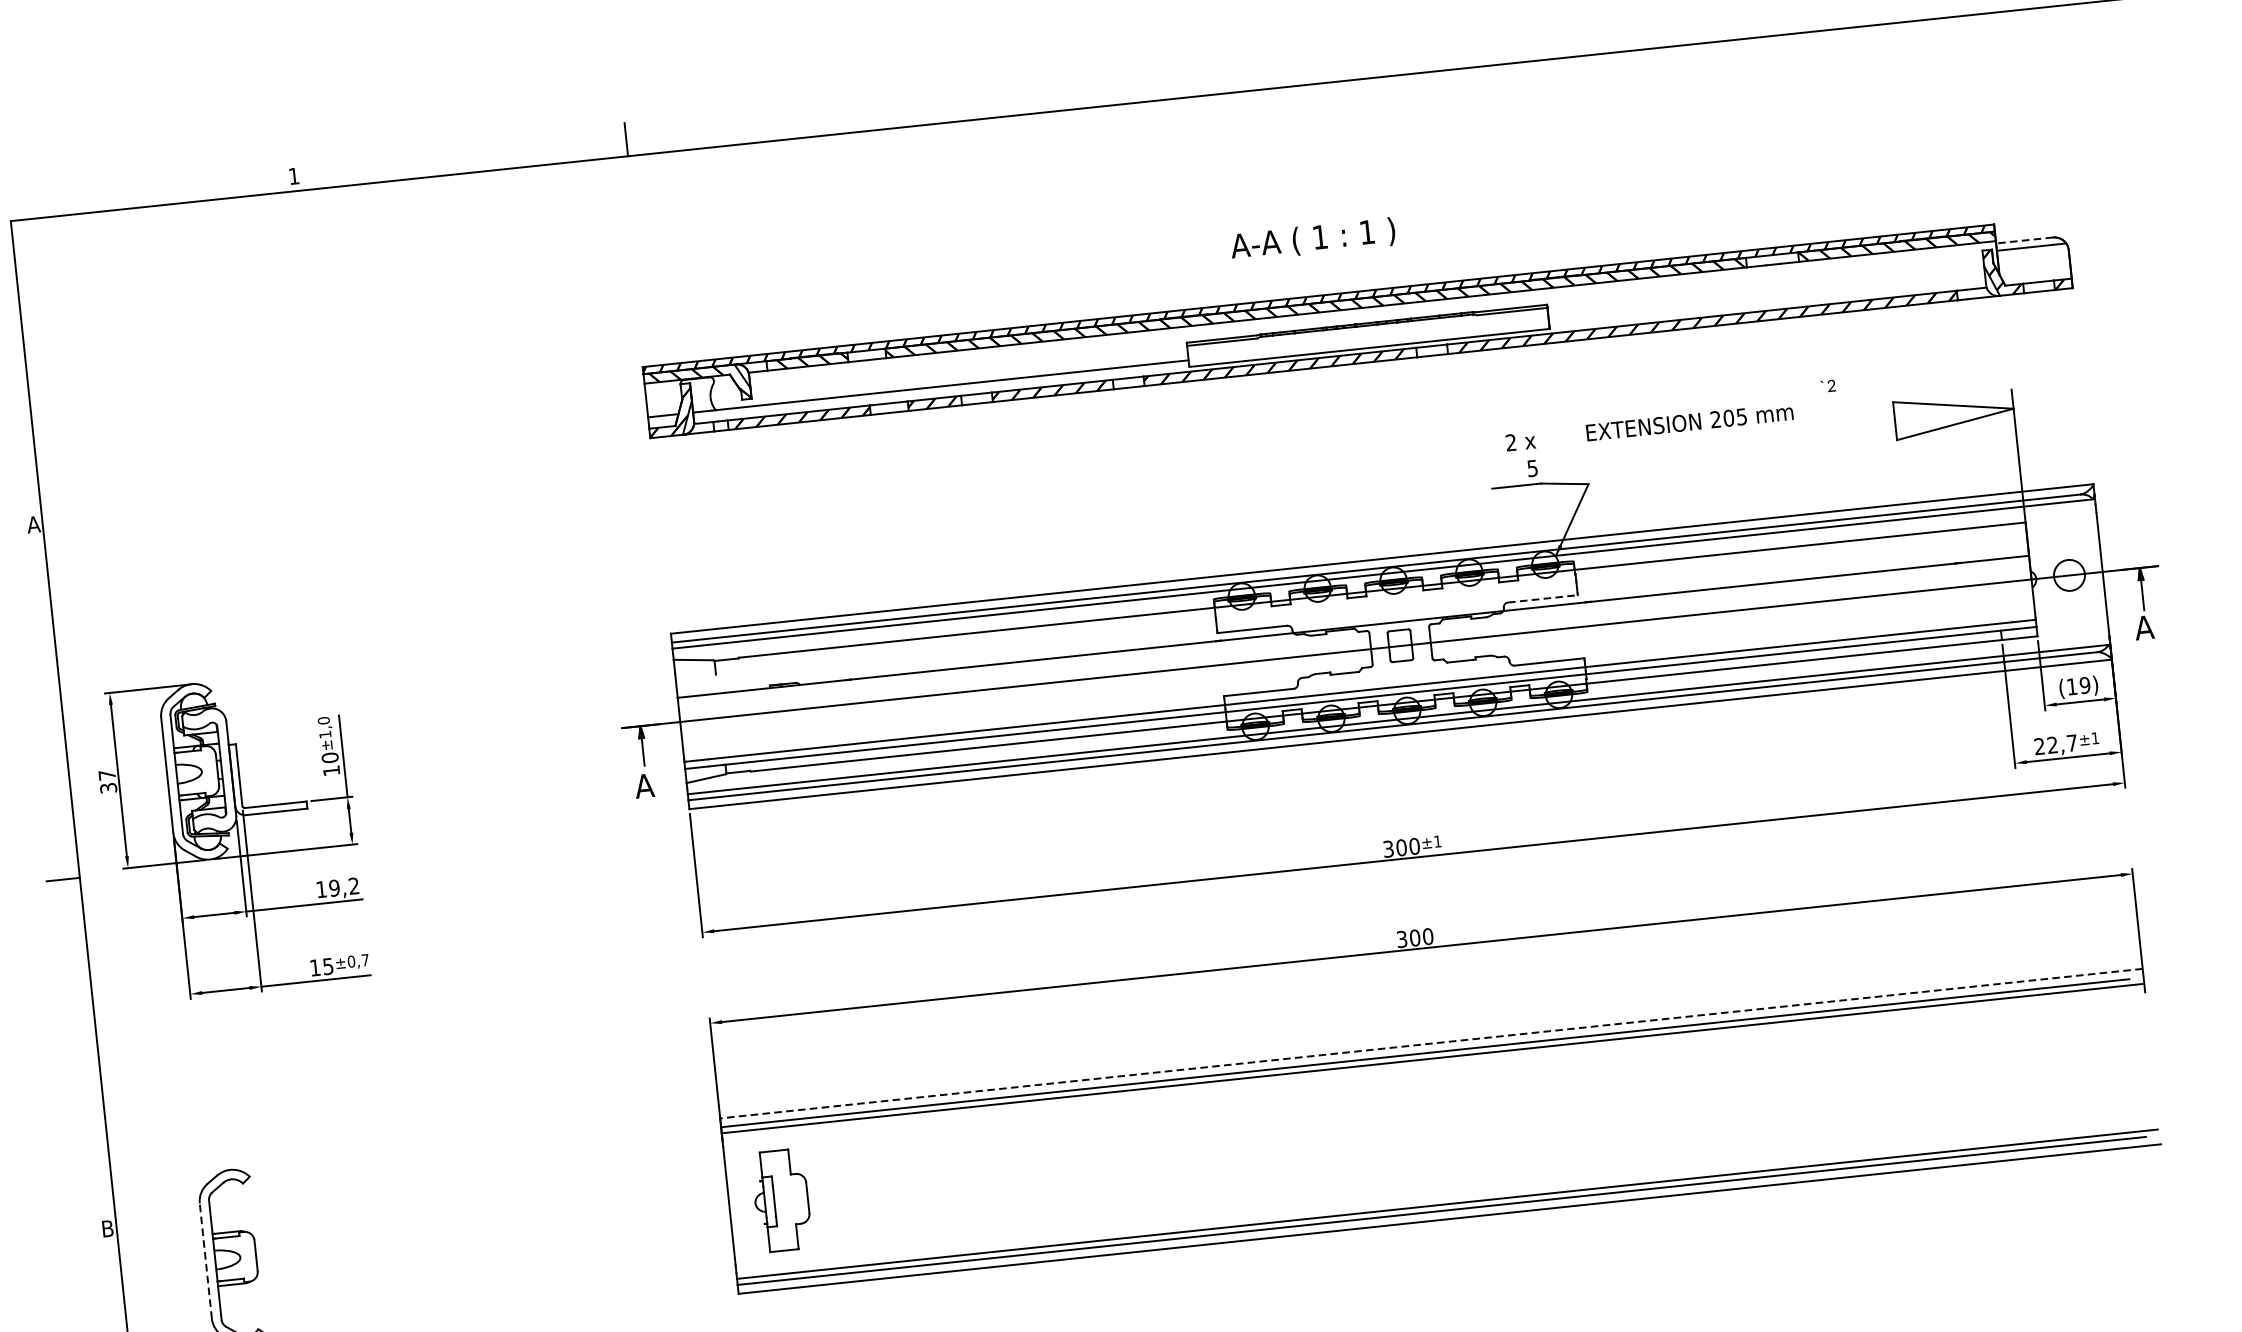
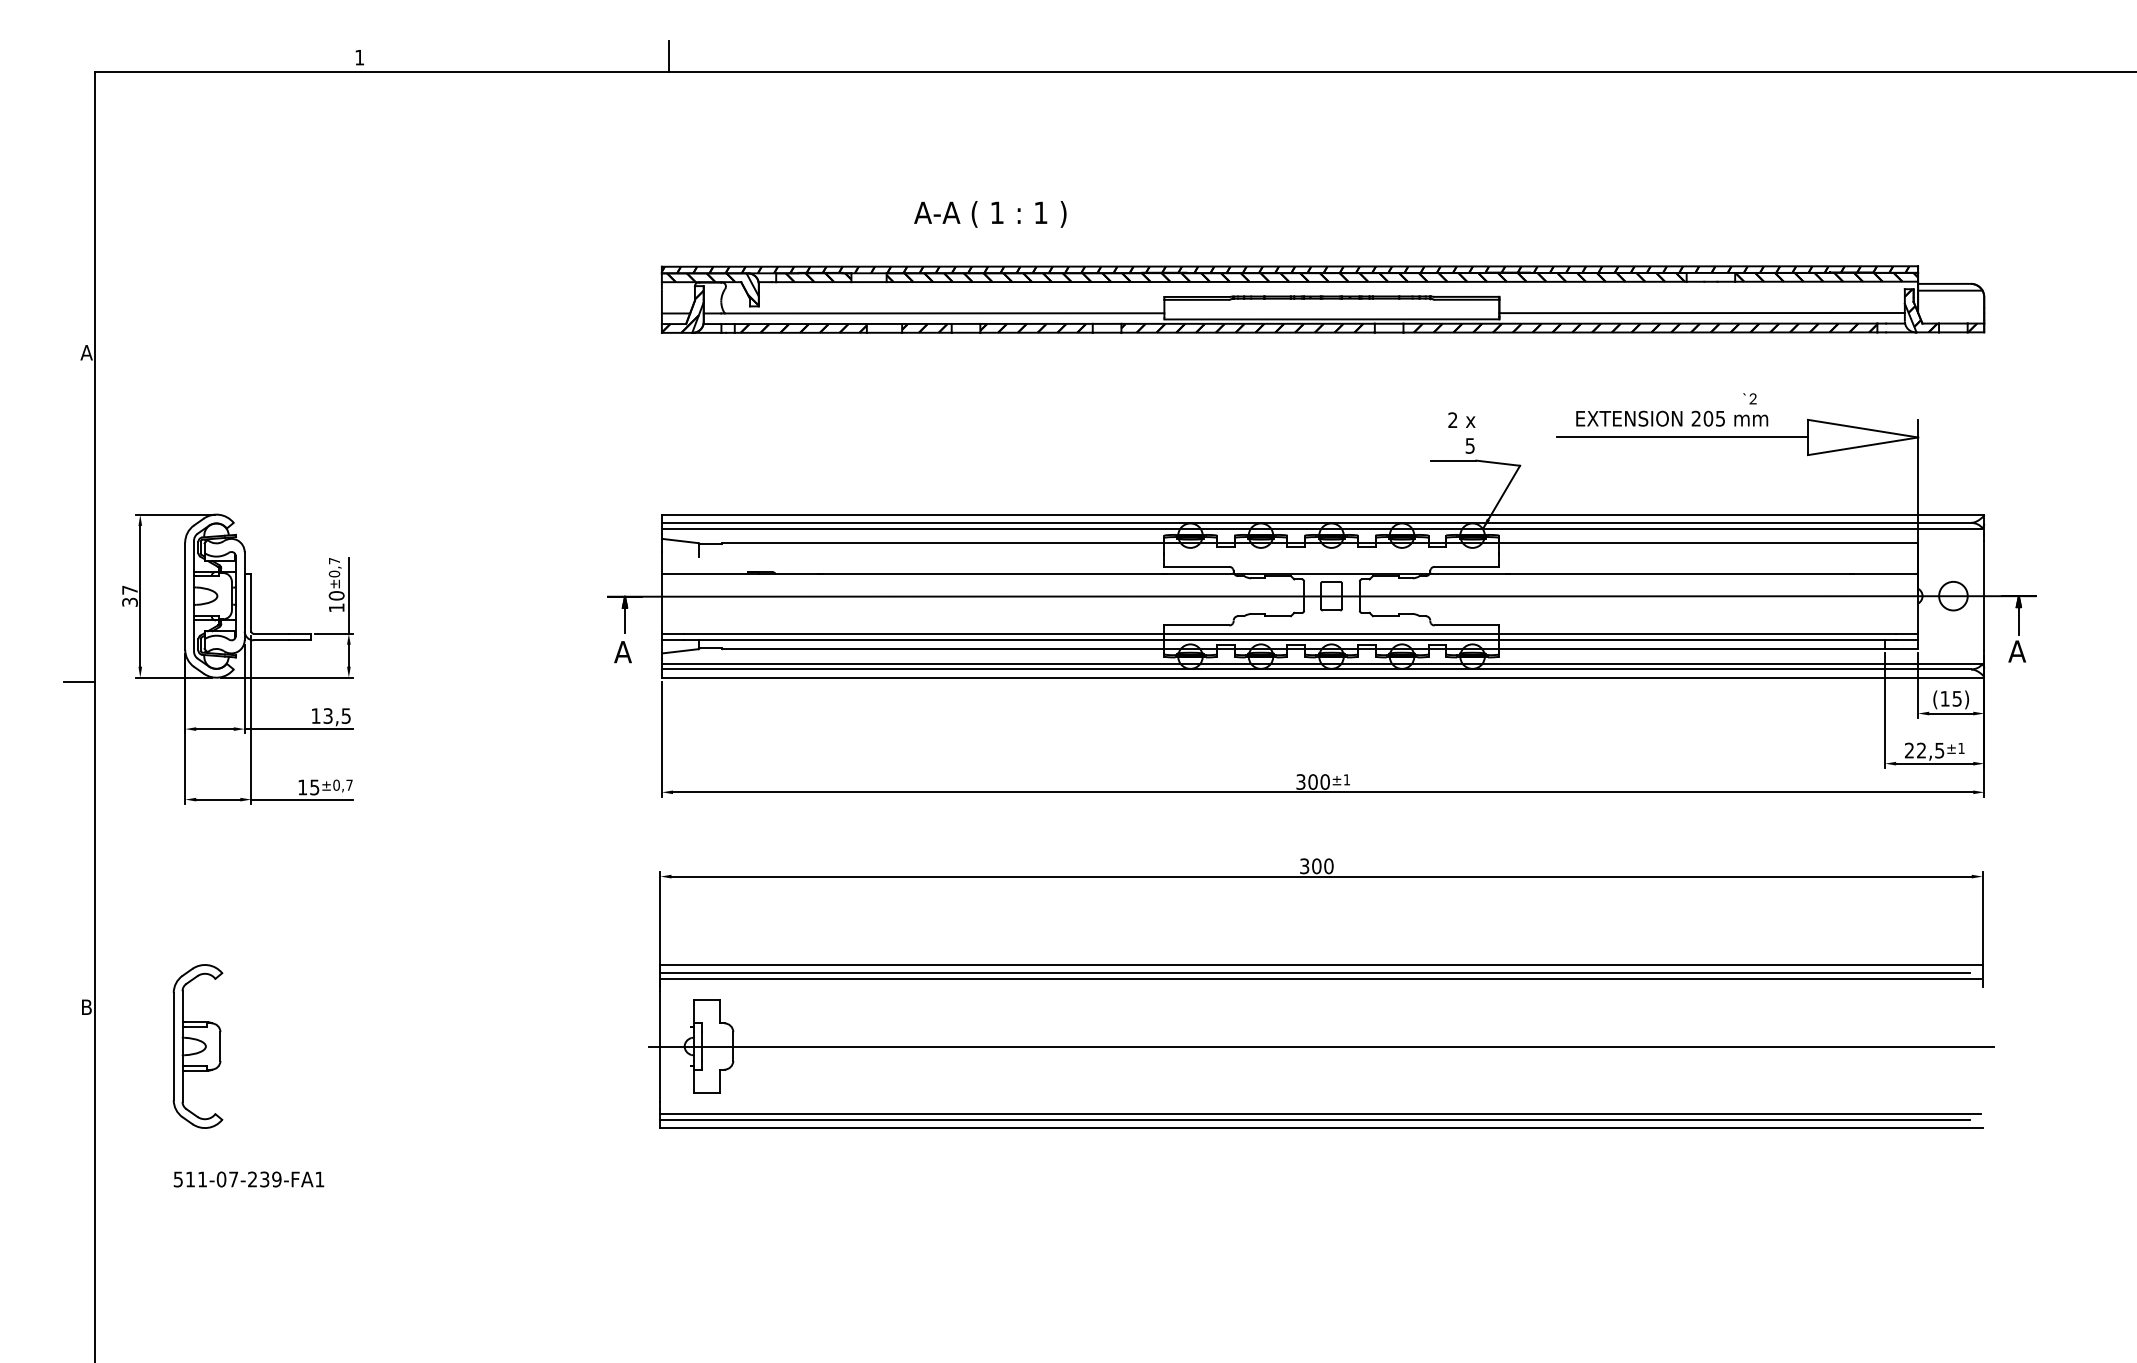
text: (1313, 239) -> (990, 214), moved
line: (2024, 240) -> (1944, 283), dashed -> solid
line: (1766, 299) -> (1701, 313), added
text: (1690, 422) -> (1672, 418), moved
line: (1760, 435) -> (1682, 437), added
line: (1543, 598) -> (1467, 566), dashed -> solid
text: (2084, 685) -> (1956, 698), (19) -> (15)
text: (324, 727) -> (334, 567), ±1,0 -> ±0,7
text: (2071, 743) -> (1939, 750), 22,7 -> 22,5
text: (343, 886) -> (336, 715), 19,2 -> 13,5
line: (1431, 1043) -> (1321, 964), dashed -> solid
line: (1440, 1131) -> (1321, 1046), added
line: (205, 1261) -> (173, 1046), dashed -> solid

